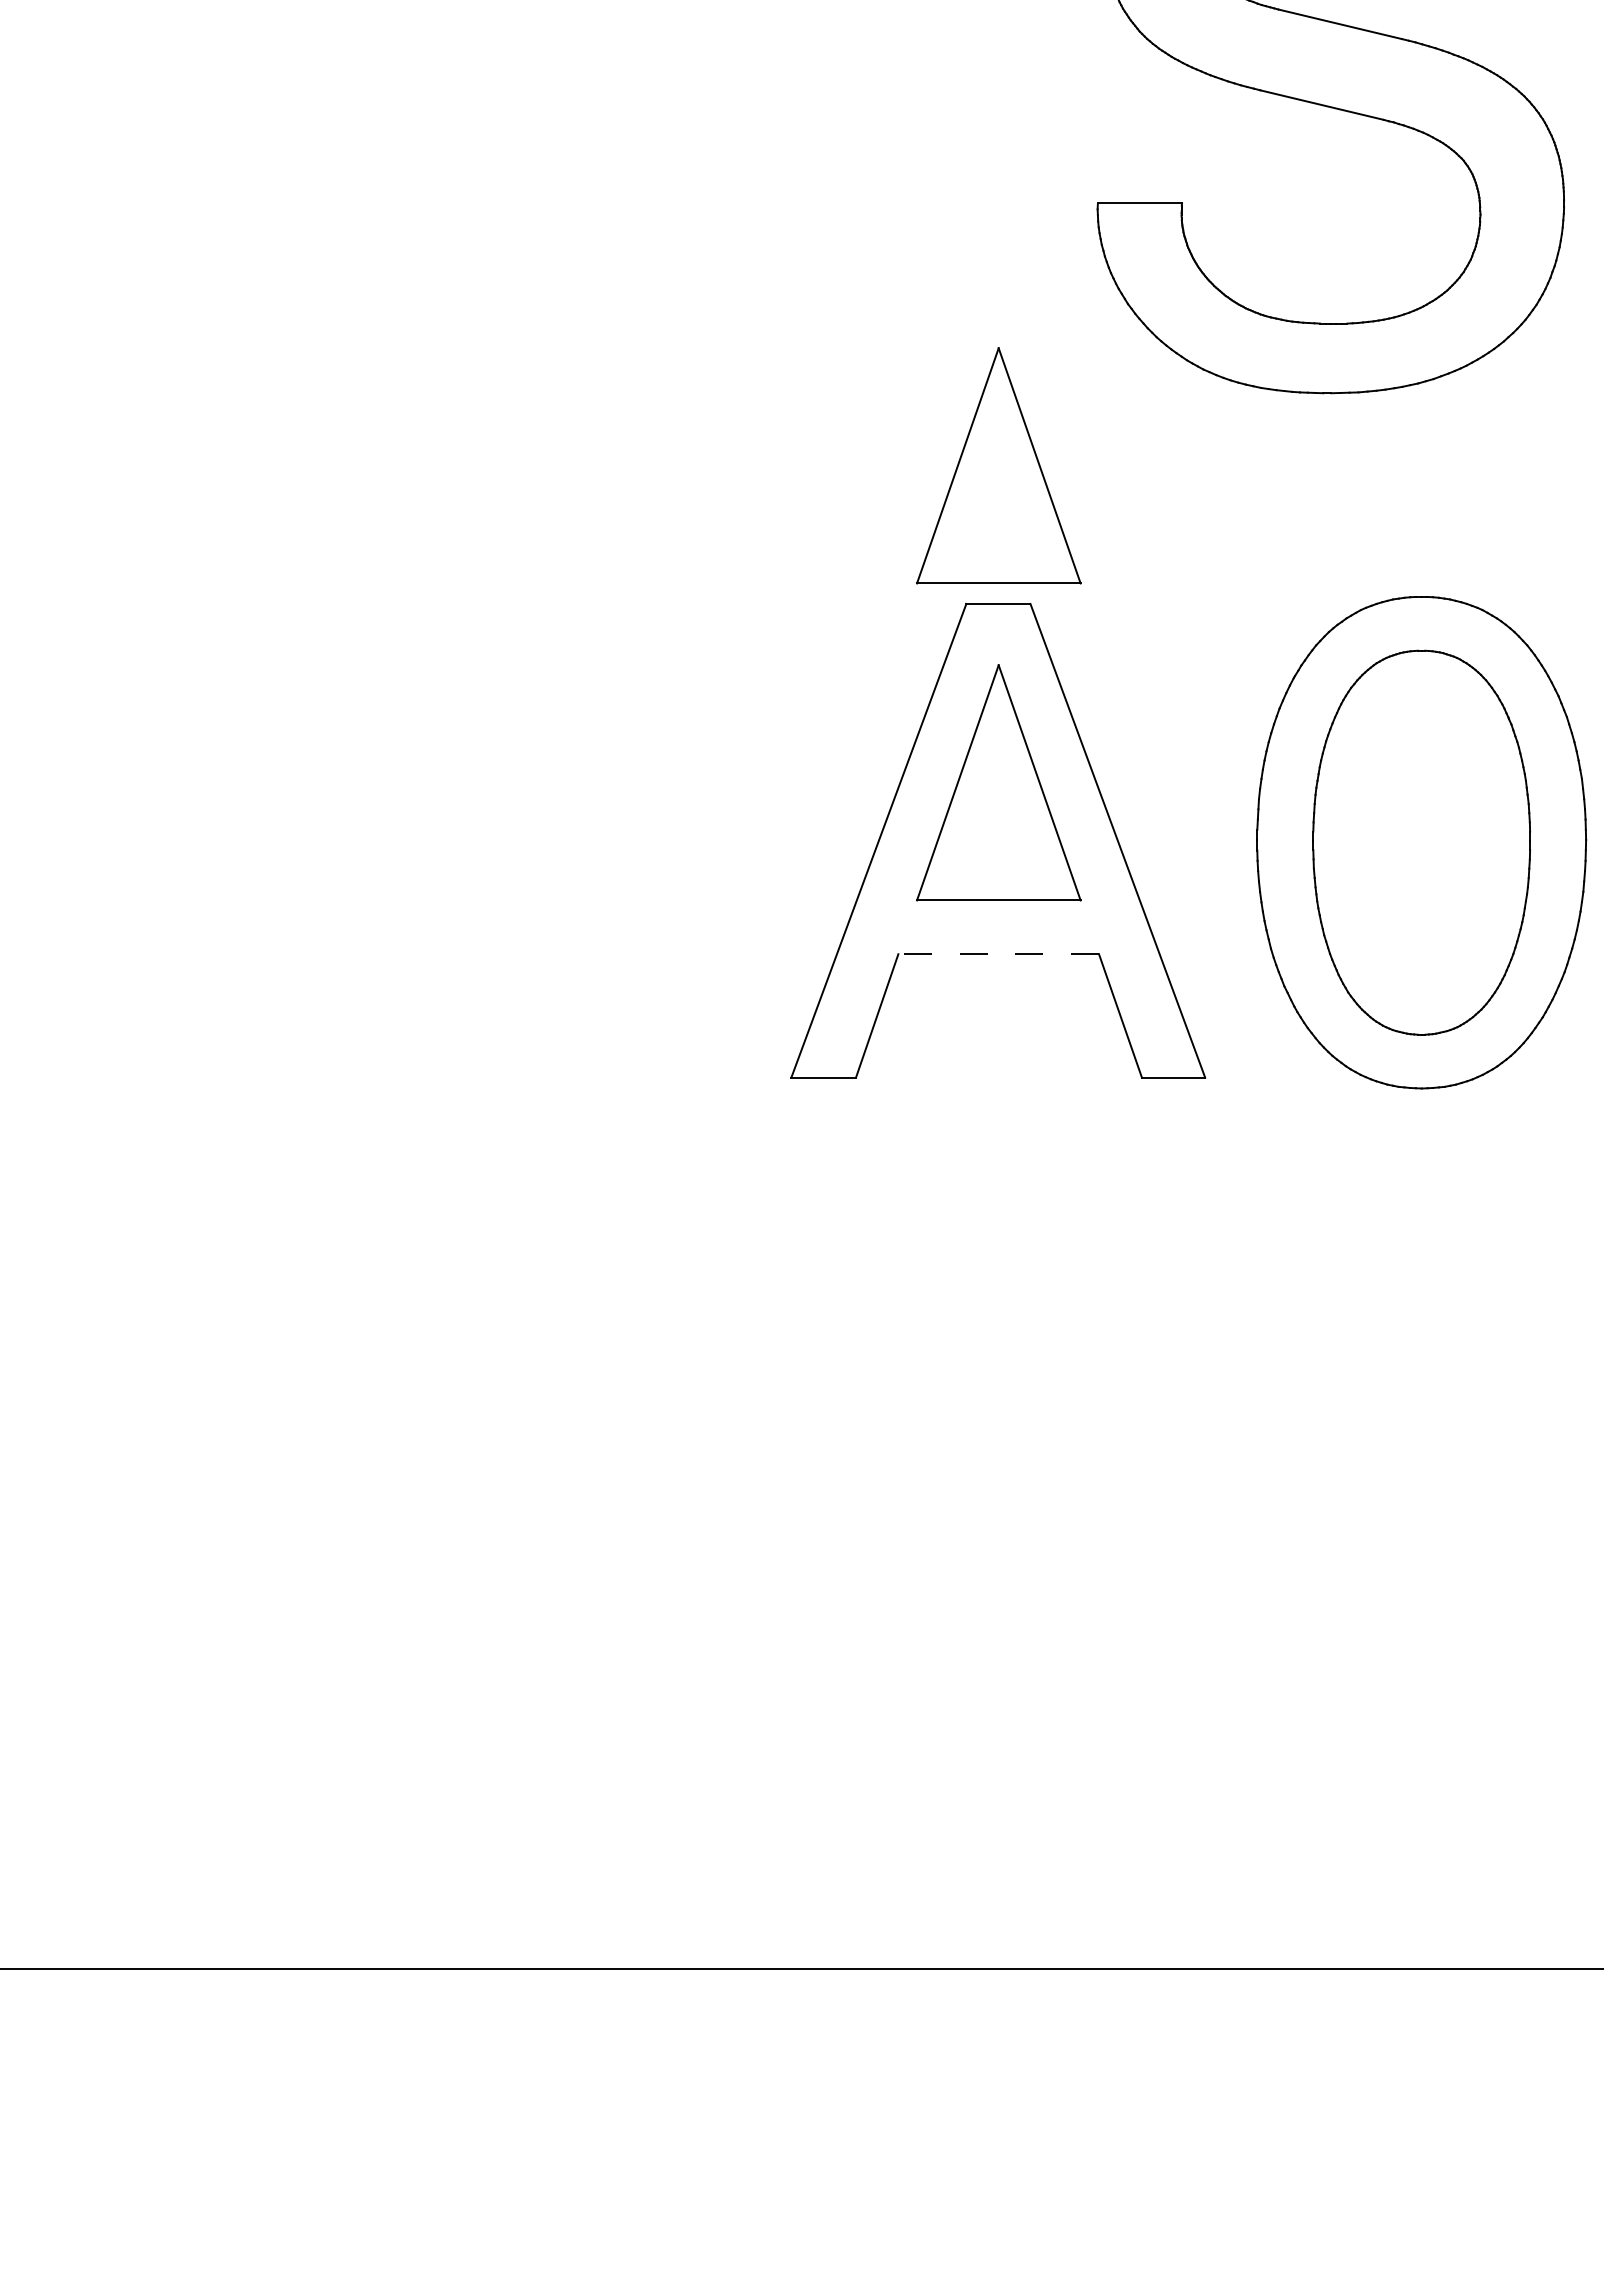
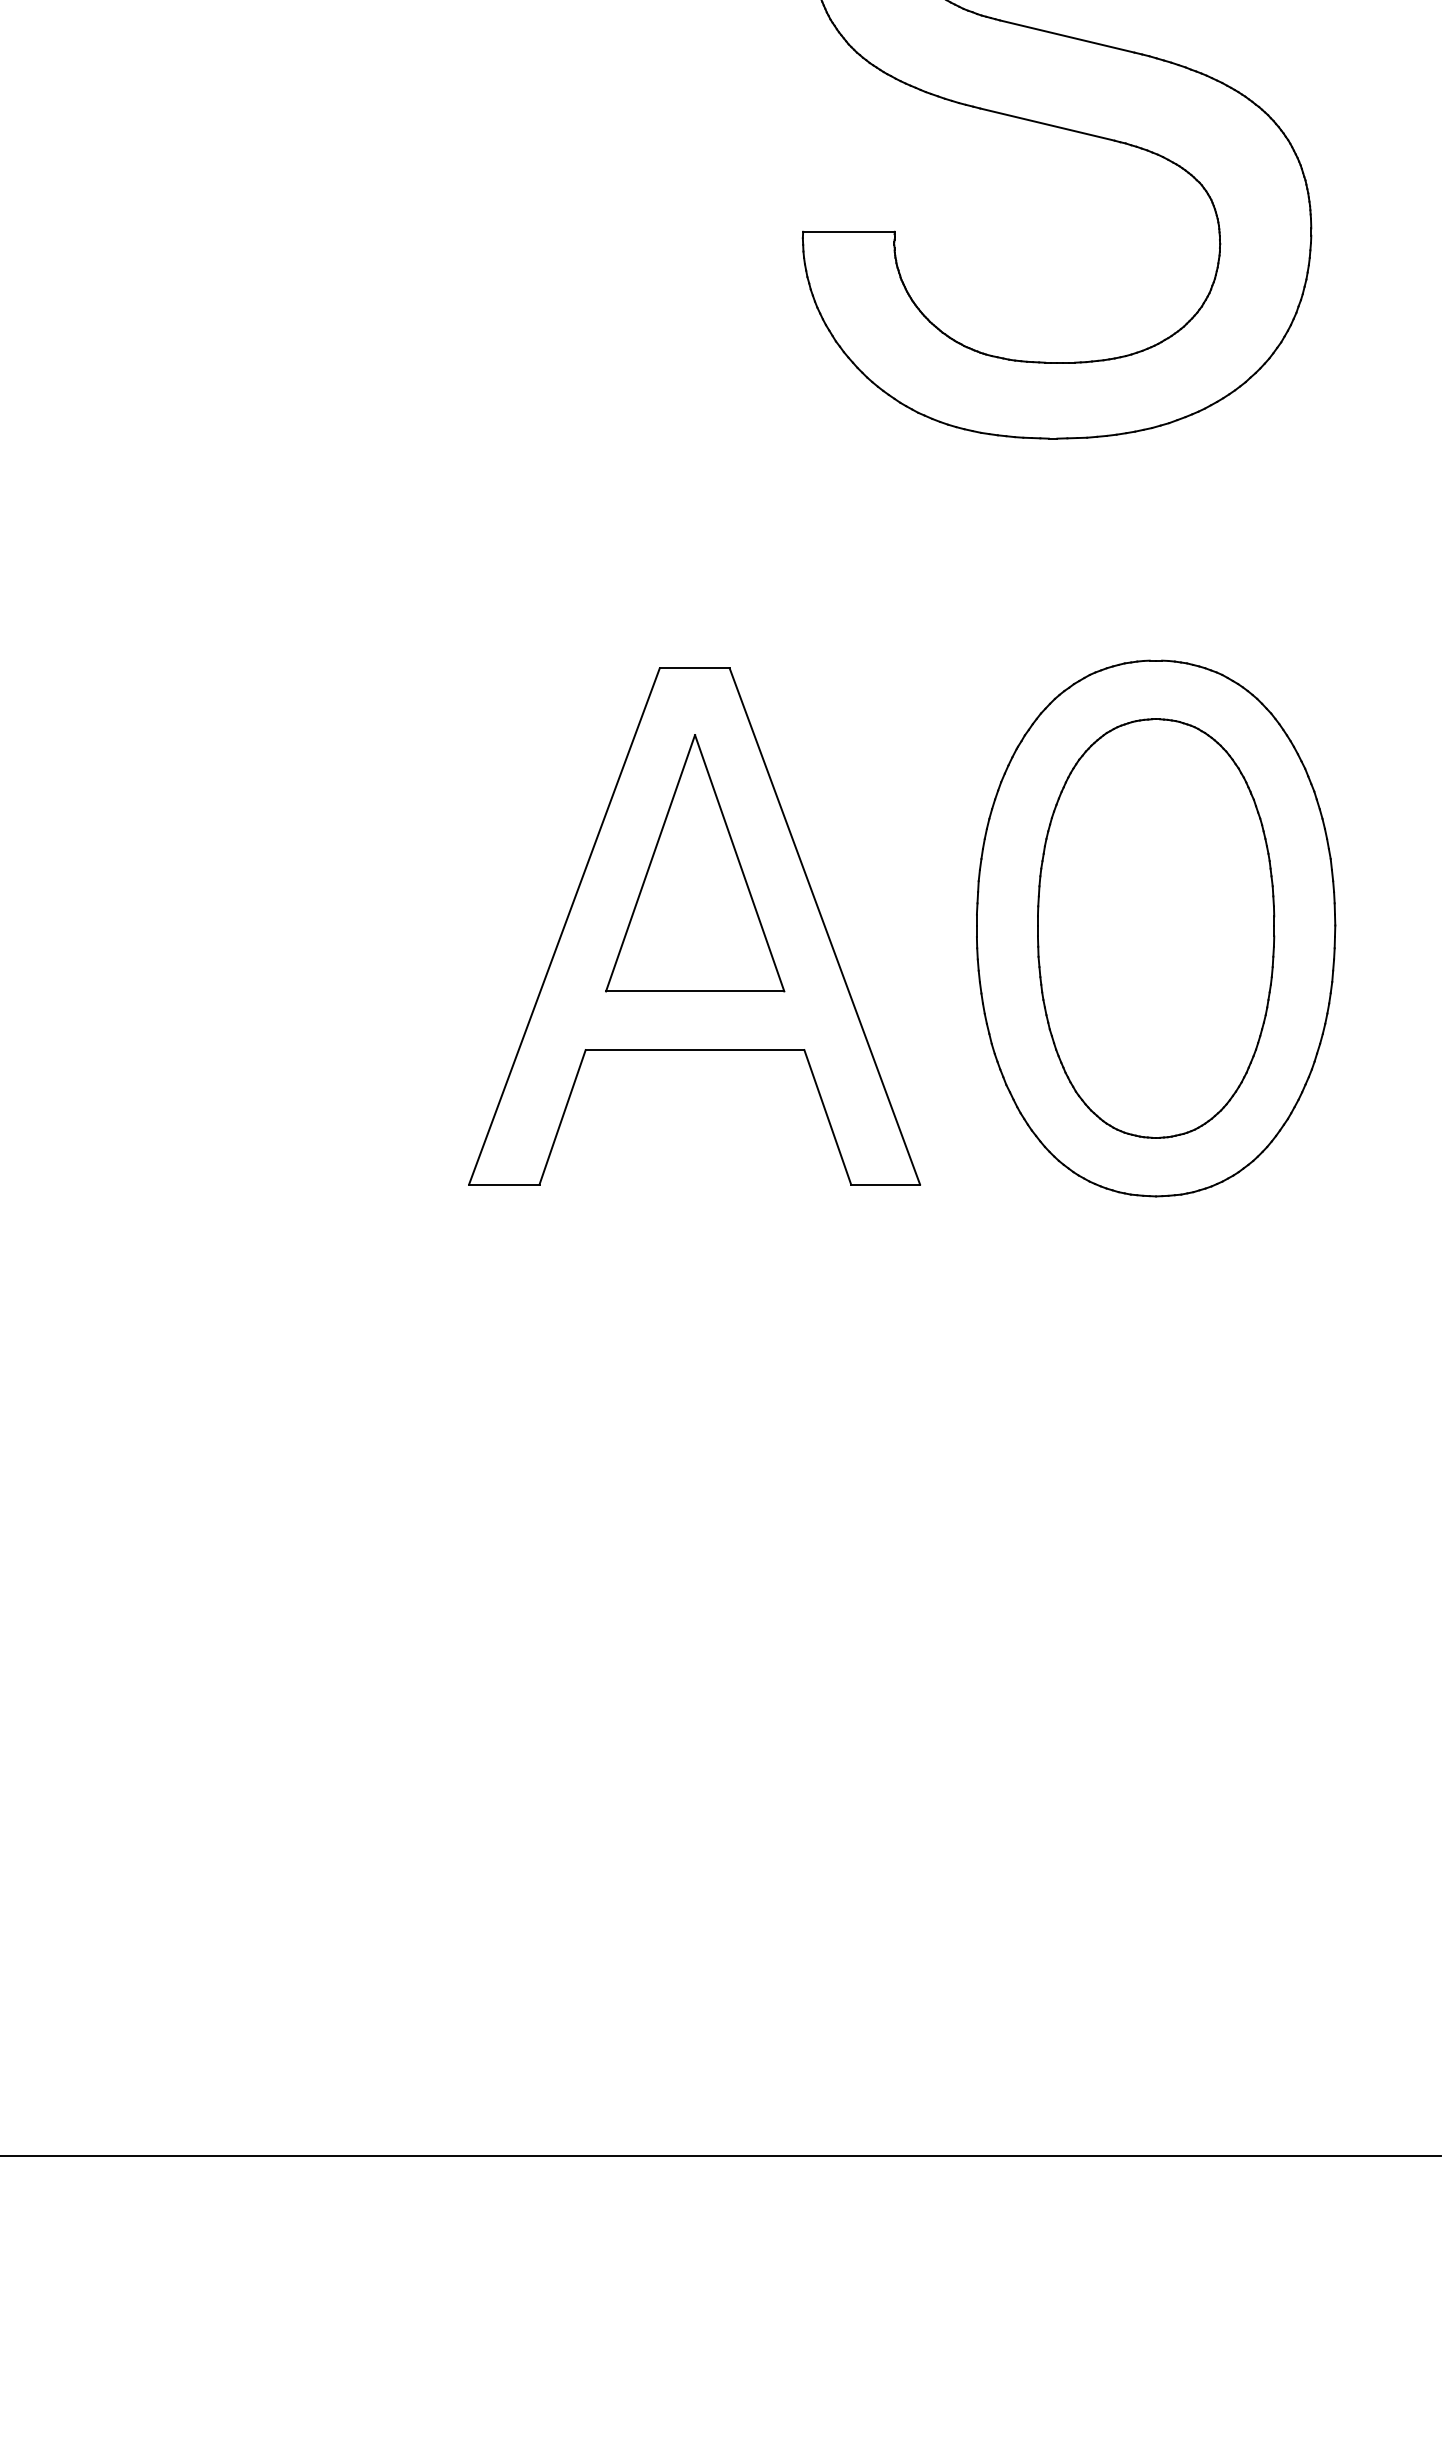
part: (998, 465) -> (694, 517), removed
line: (998, 954) -> (694, 1050), dashed -> solid

